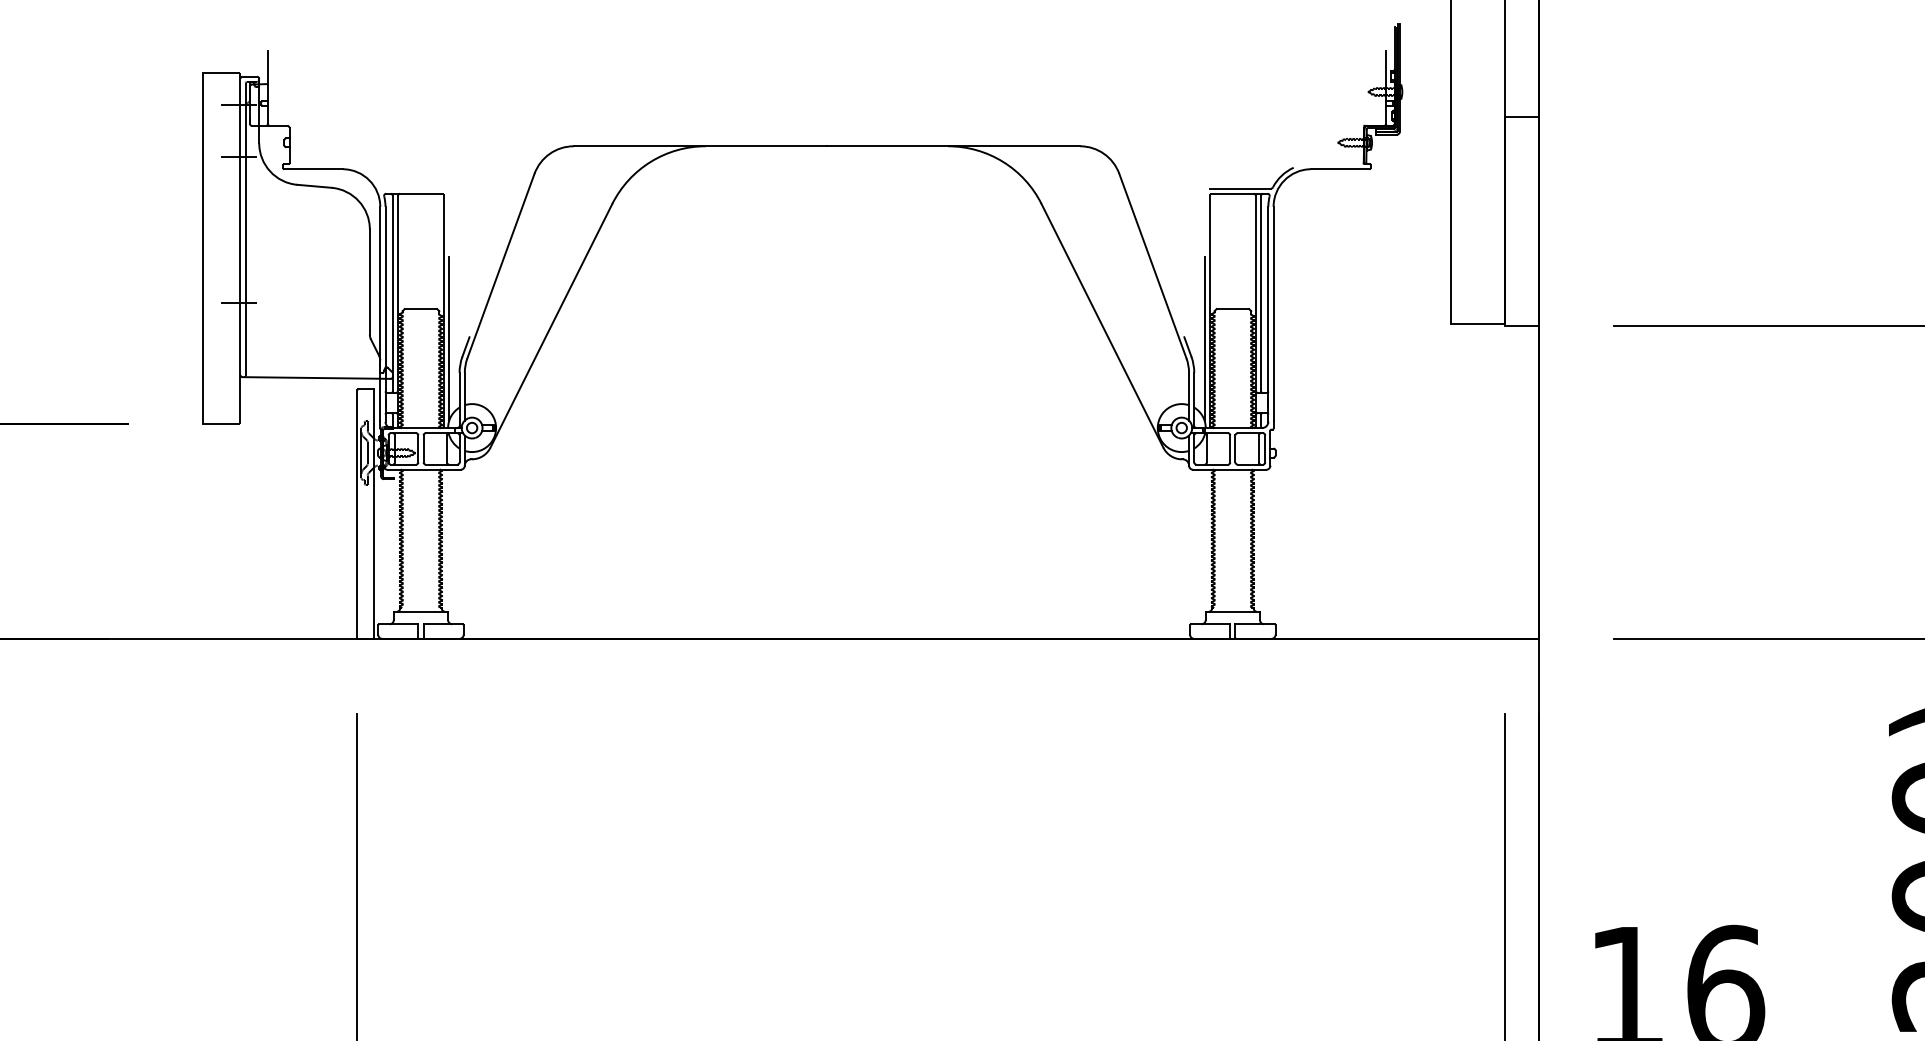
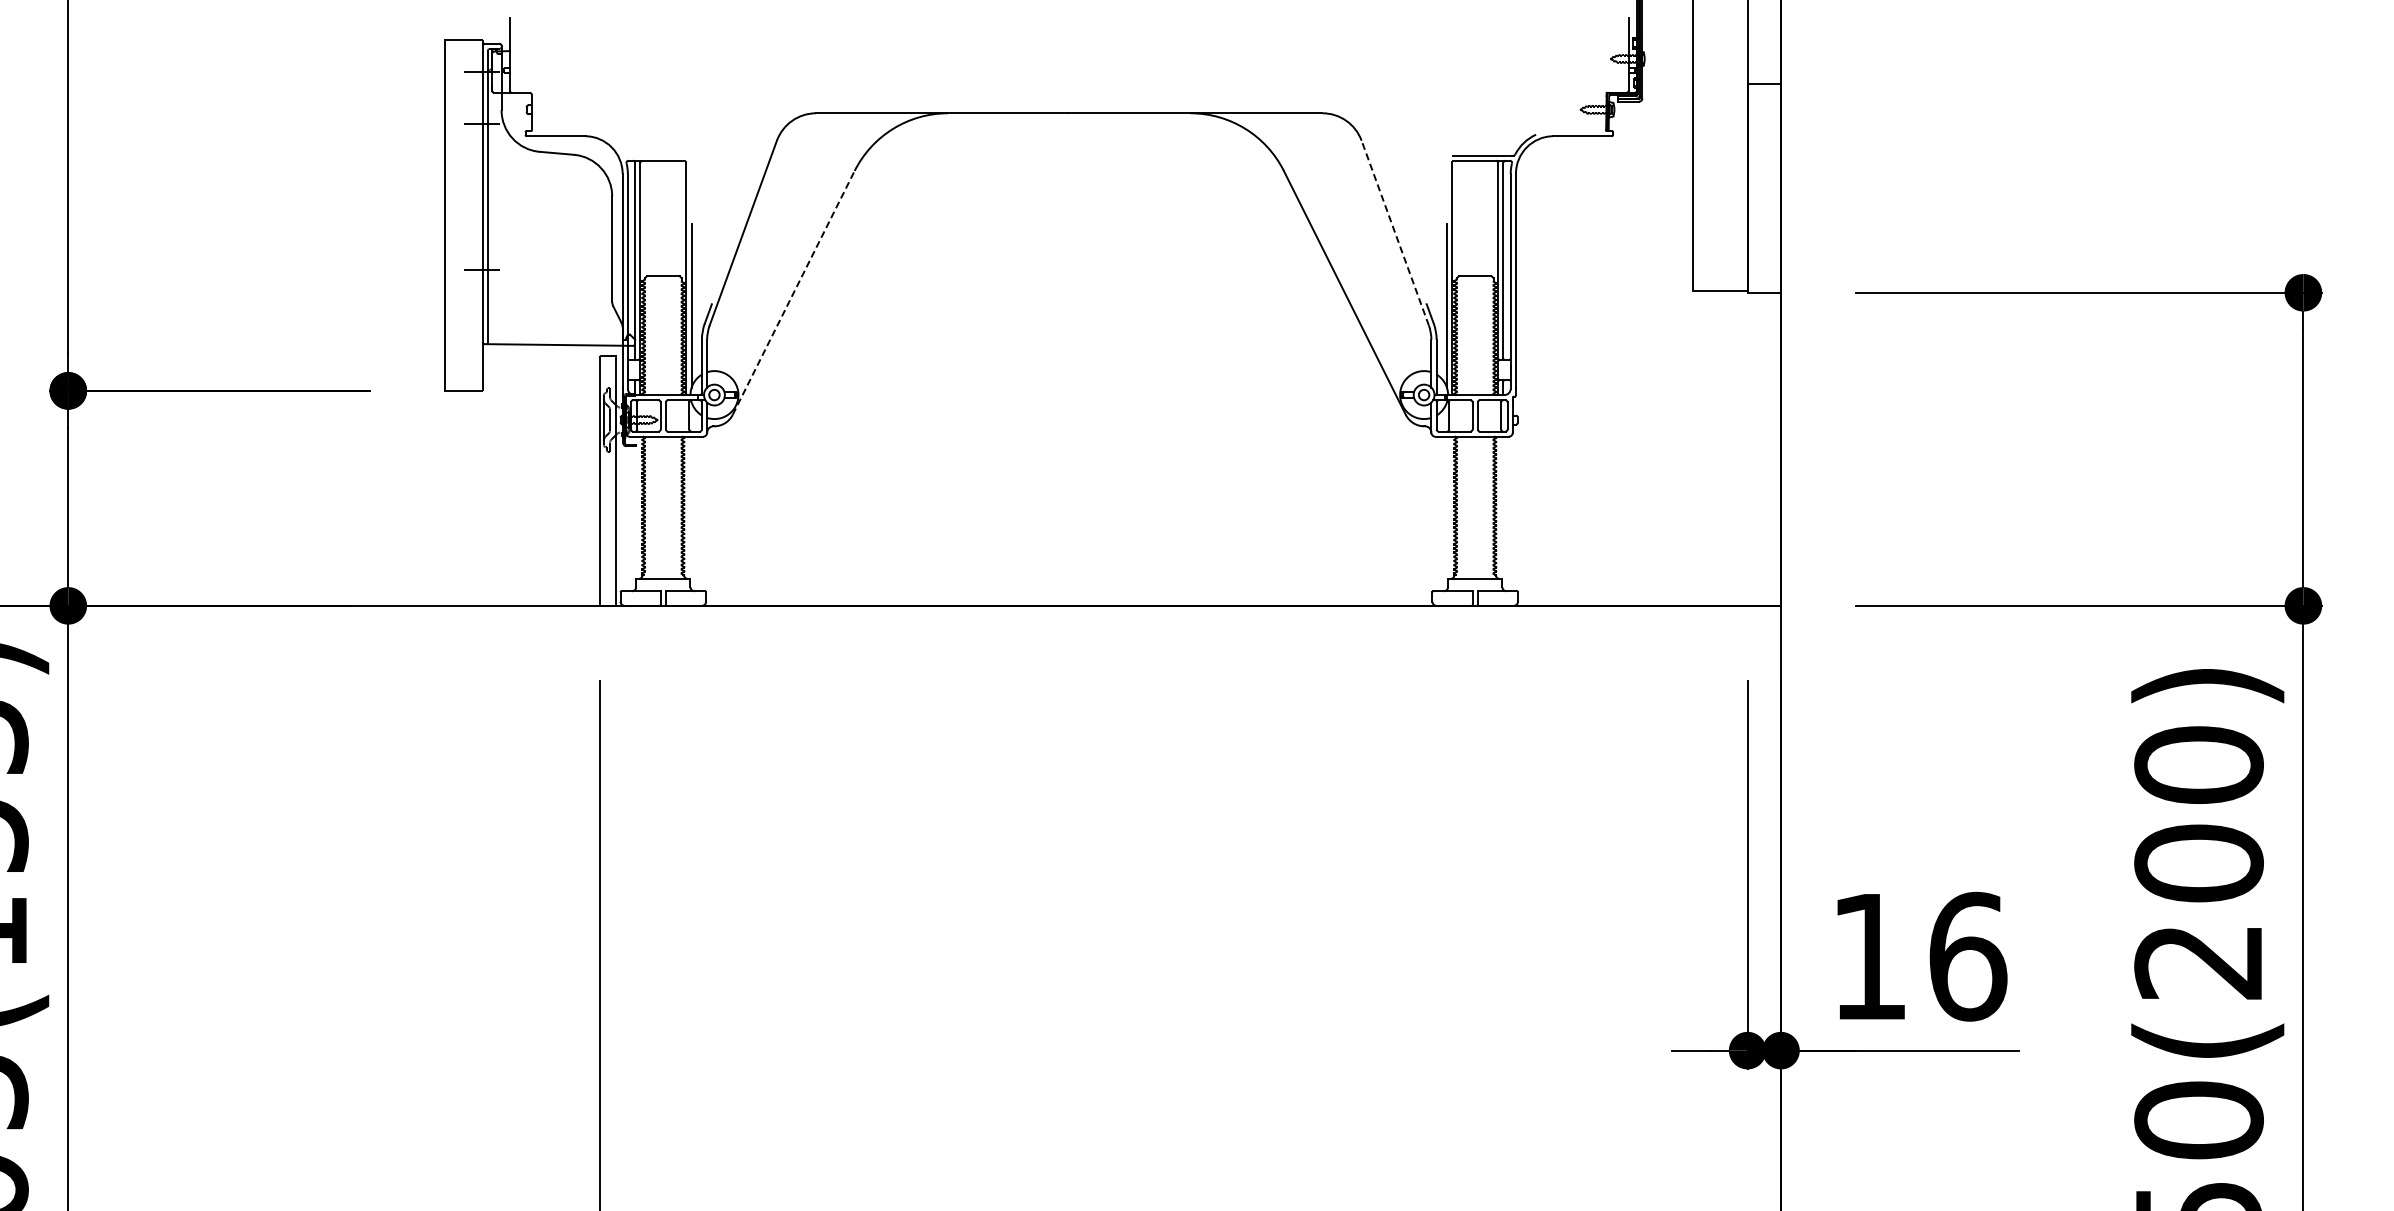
line: (1153, 265) -> (1395, 232), solid -> dashed
line: (551, 325) -> (793, 292), solid -> dashed

